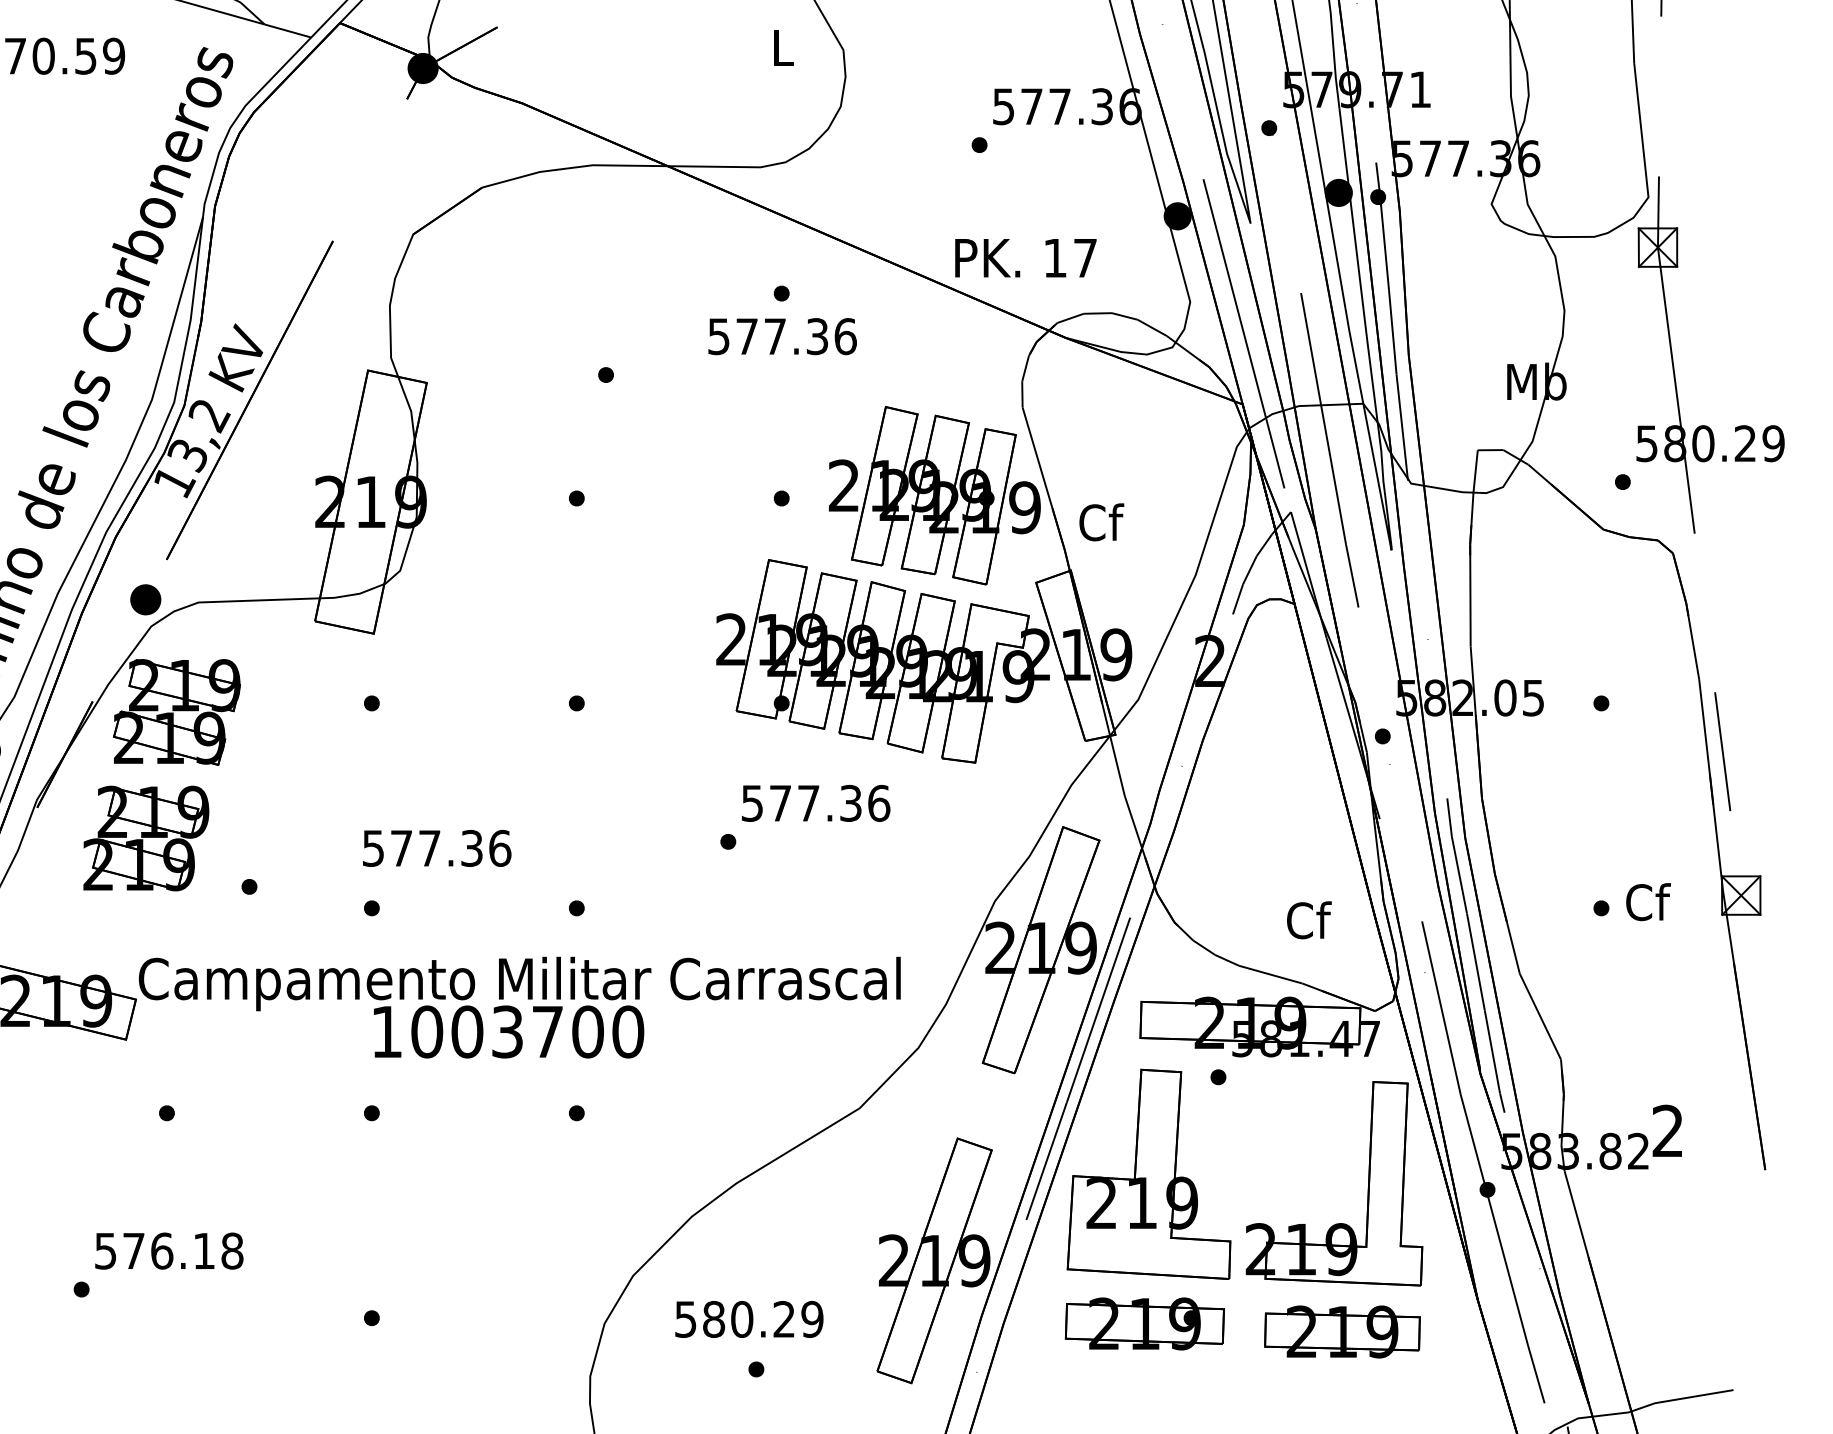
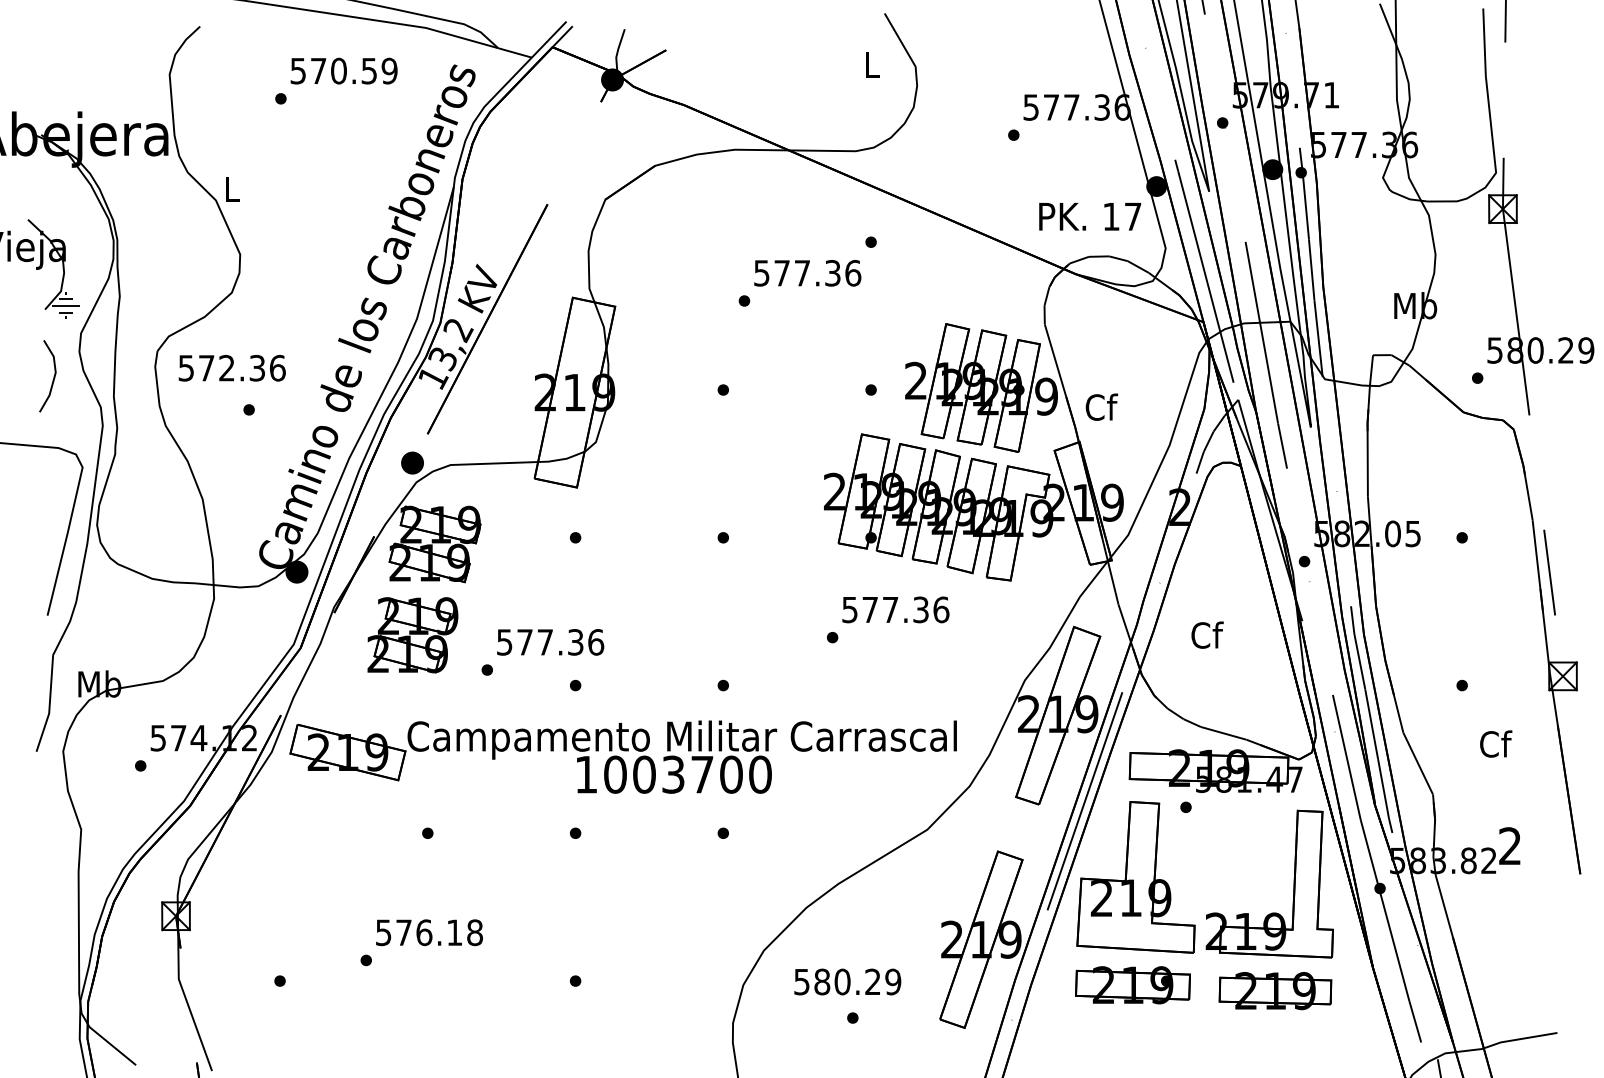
text: (1026, 257) -> (1090, 216), moved
text: (782, 336) -> (807, 273), moved
text: (436, 848) -> (550, 642), moved
text: (1649, 901) -> (1496, 743), moved
text: (1309, 919) -> (1207, 634), moved

